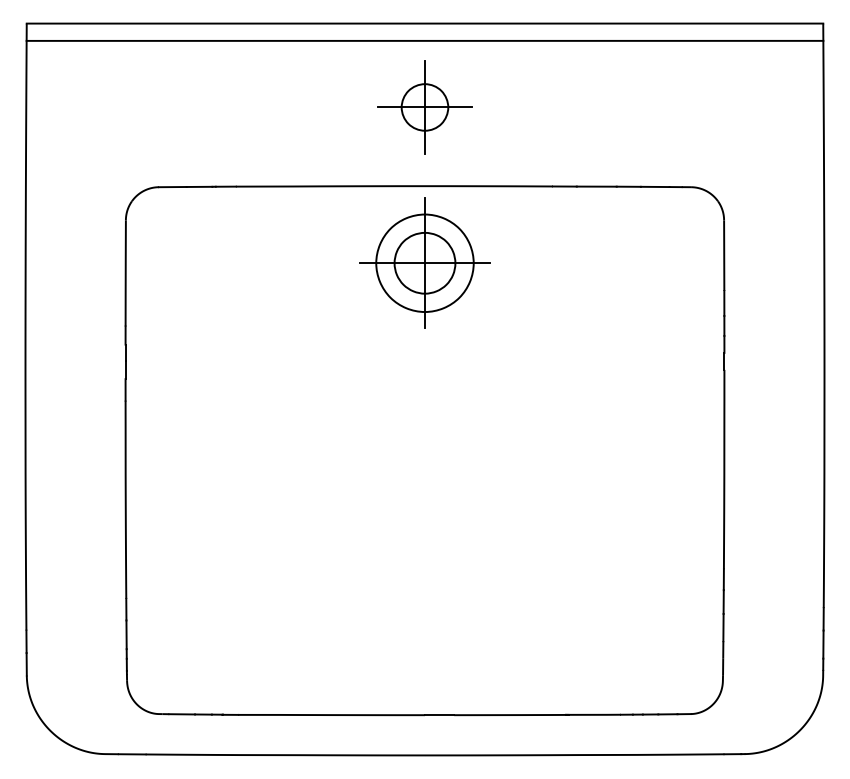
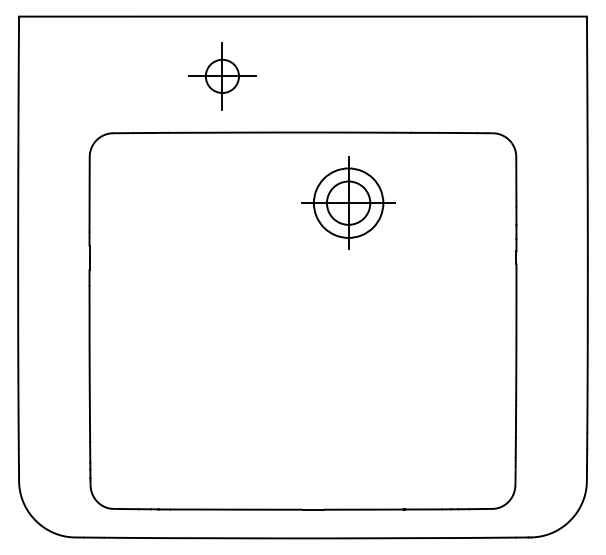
line: (424, 40) -> (302, 28), removed
part: (424, 107) -> (222, 76), moved
part: (424, 262) -> (348, 202), moved

